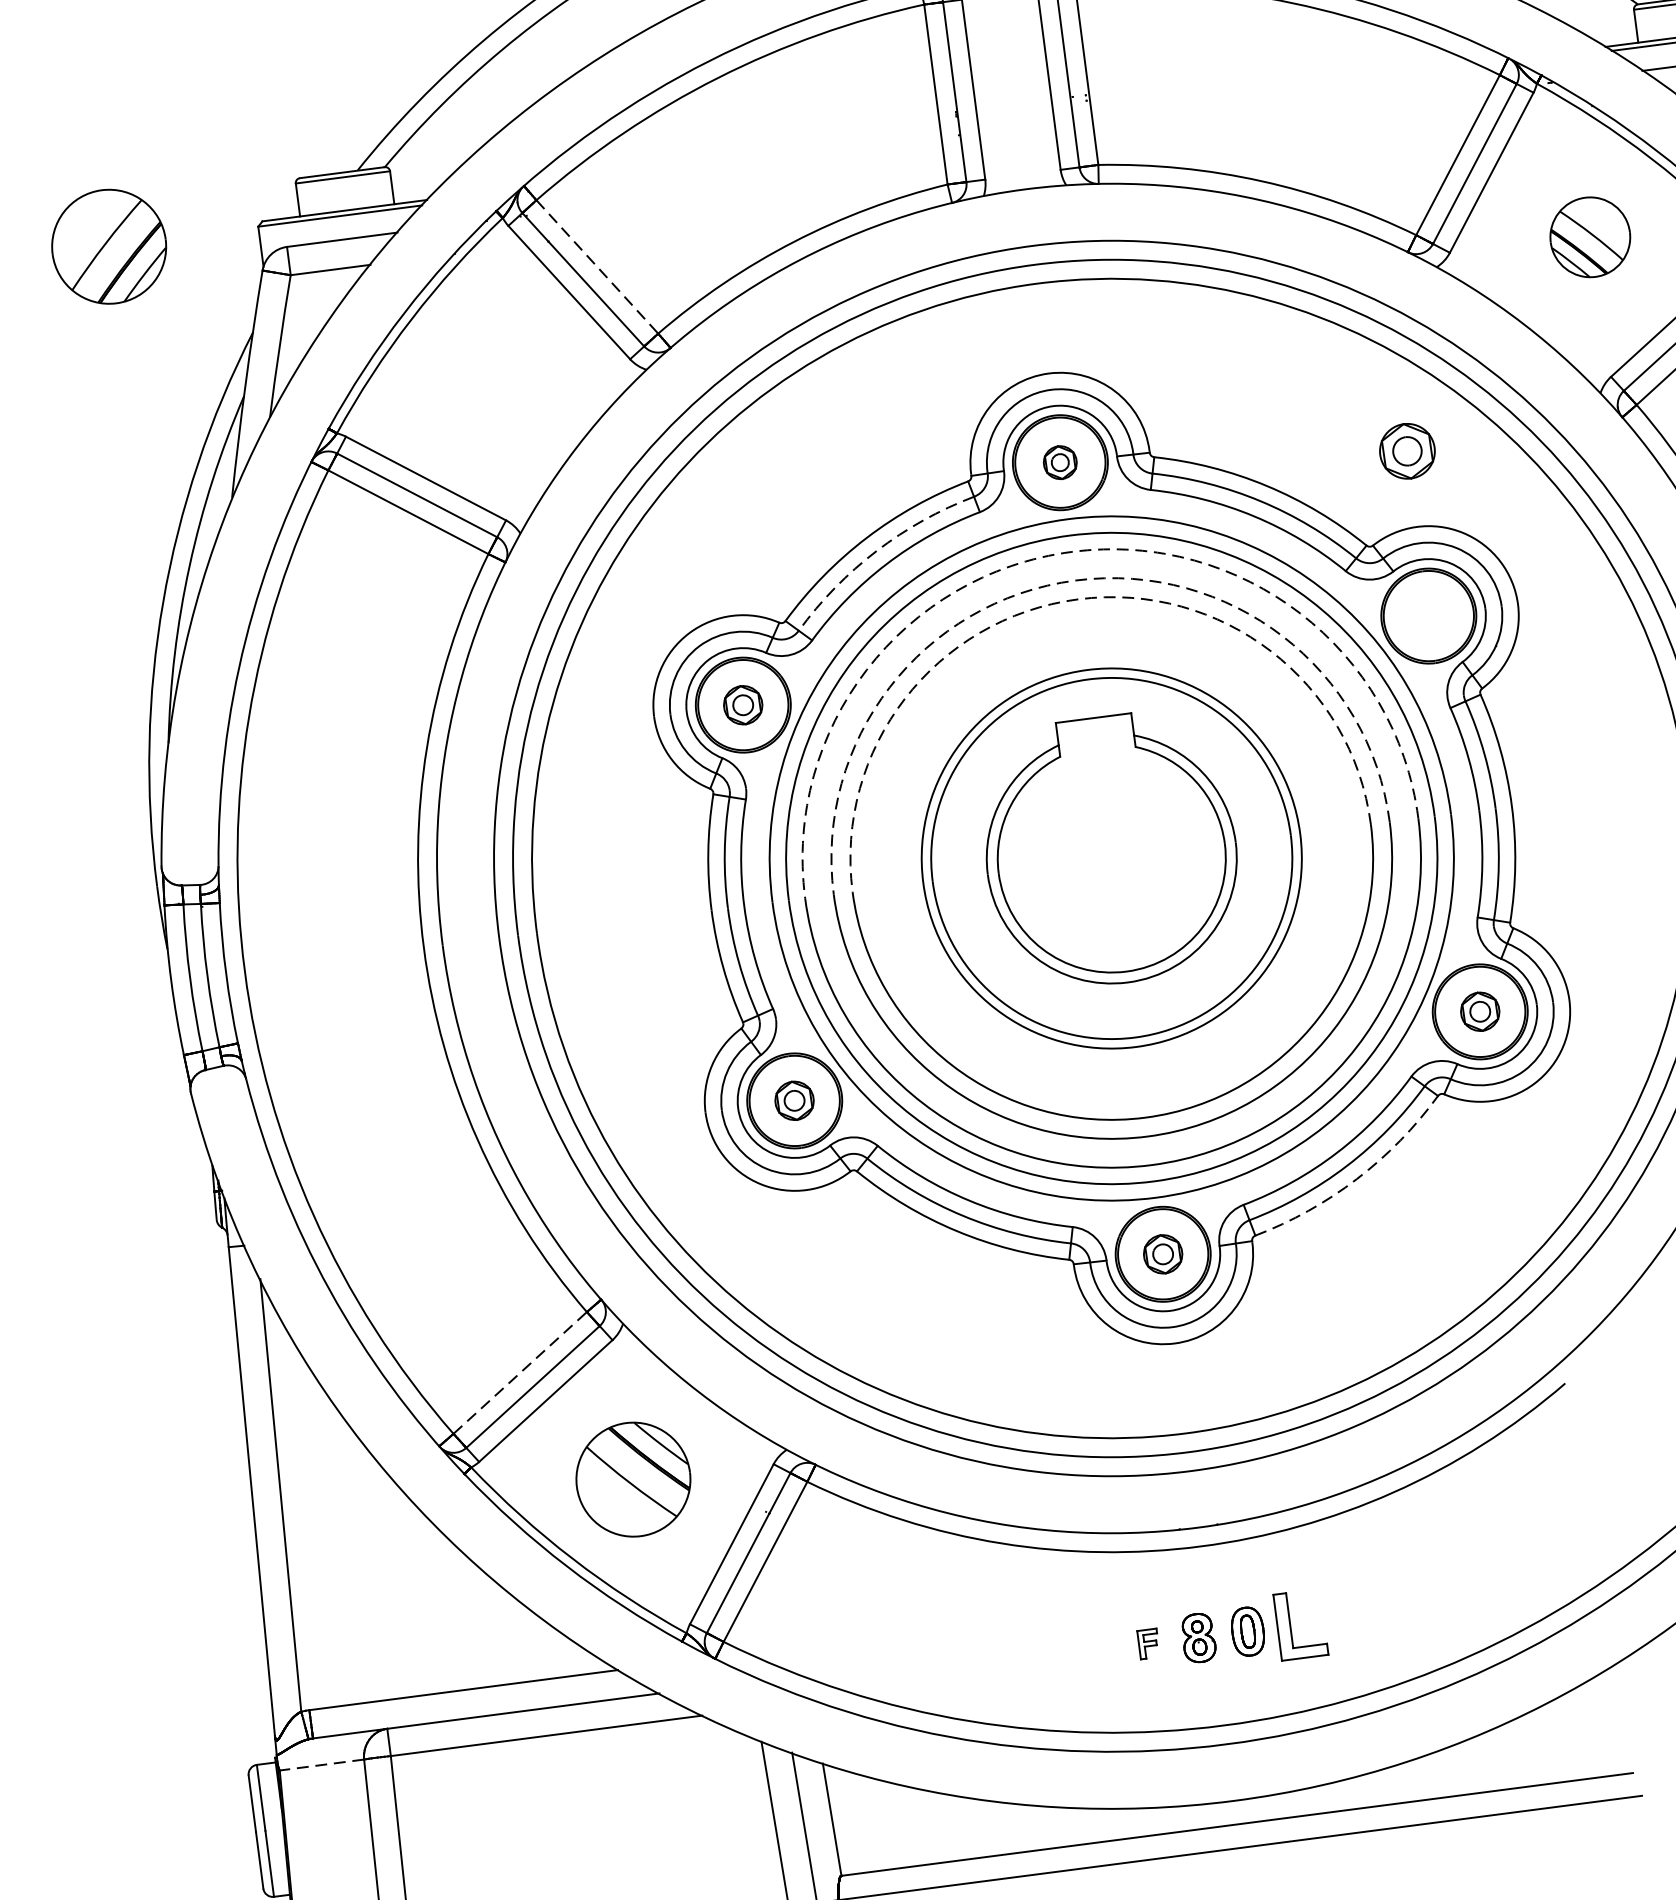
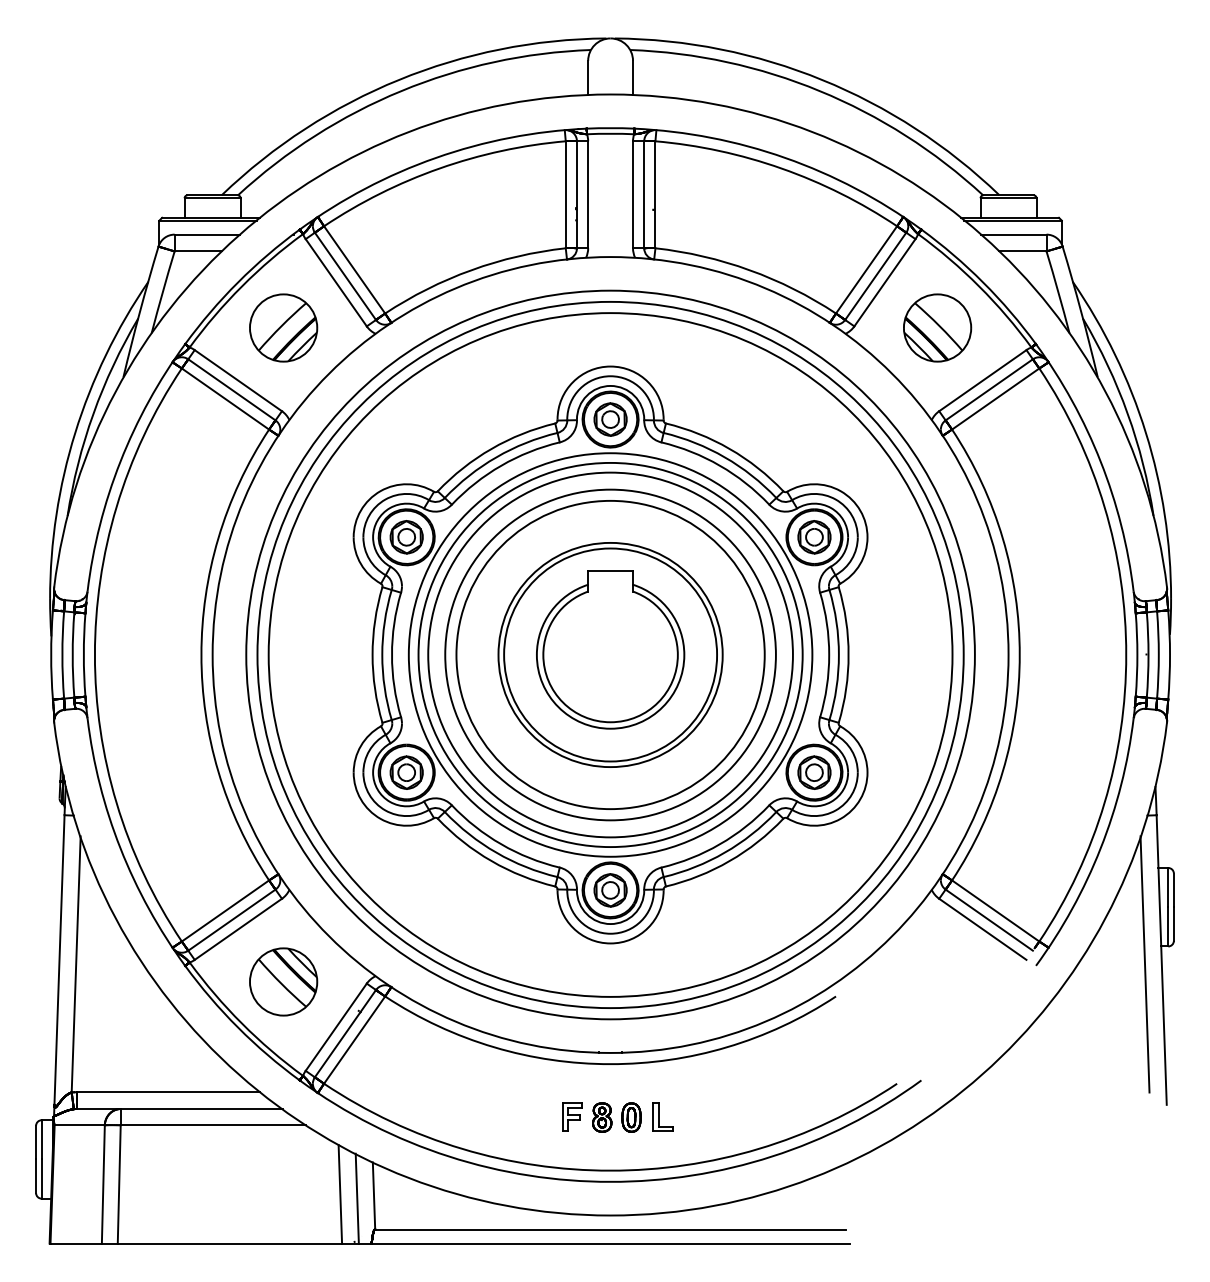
part: (1589, 236) -> (937, 327), size x1.43
part: (108, 245) -> (283, 327), moved
line: (597, 267) -> (354, 270), dashed -> solid
part: (1407, 451) -> (814, 537), moved
part: (1060, 462) -> (610, 419), size x1.67
arc: (876, 551) -> (496, 457), dashed -> solid
arc: (1071, 551) -> (610, 472), dashed -> solid
arc: (1075, 580) -> (610, 489), dashed -> solid
arc: (1077, 598) -> (610, 500), dashed -> solid
part: (742, 705) -> (406, 537), size x1.43
part: (1480, 1011) -> (814, 772), size x1.43
part: (794, 1100) -> (406, 772), size x1.43
arc: (1356, 1179) -> (729, 861), dashed -> solid
part: (1163, 1254) -> (610, 890), size x1.43
line: (520, 1372) -> (225, 910), dashed -> solid
part: (1299, 1623) -> (662, 1116), size x0.71
part: (1148, 1642) -> (572, 1116), size x1.67
line: (321, 1765) -> (79, 1125), dashed -> solid

